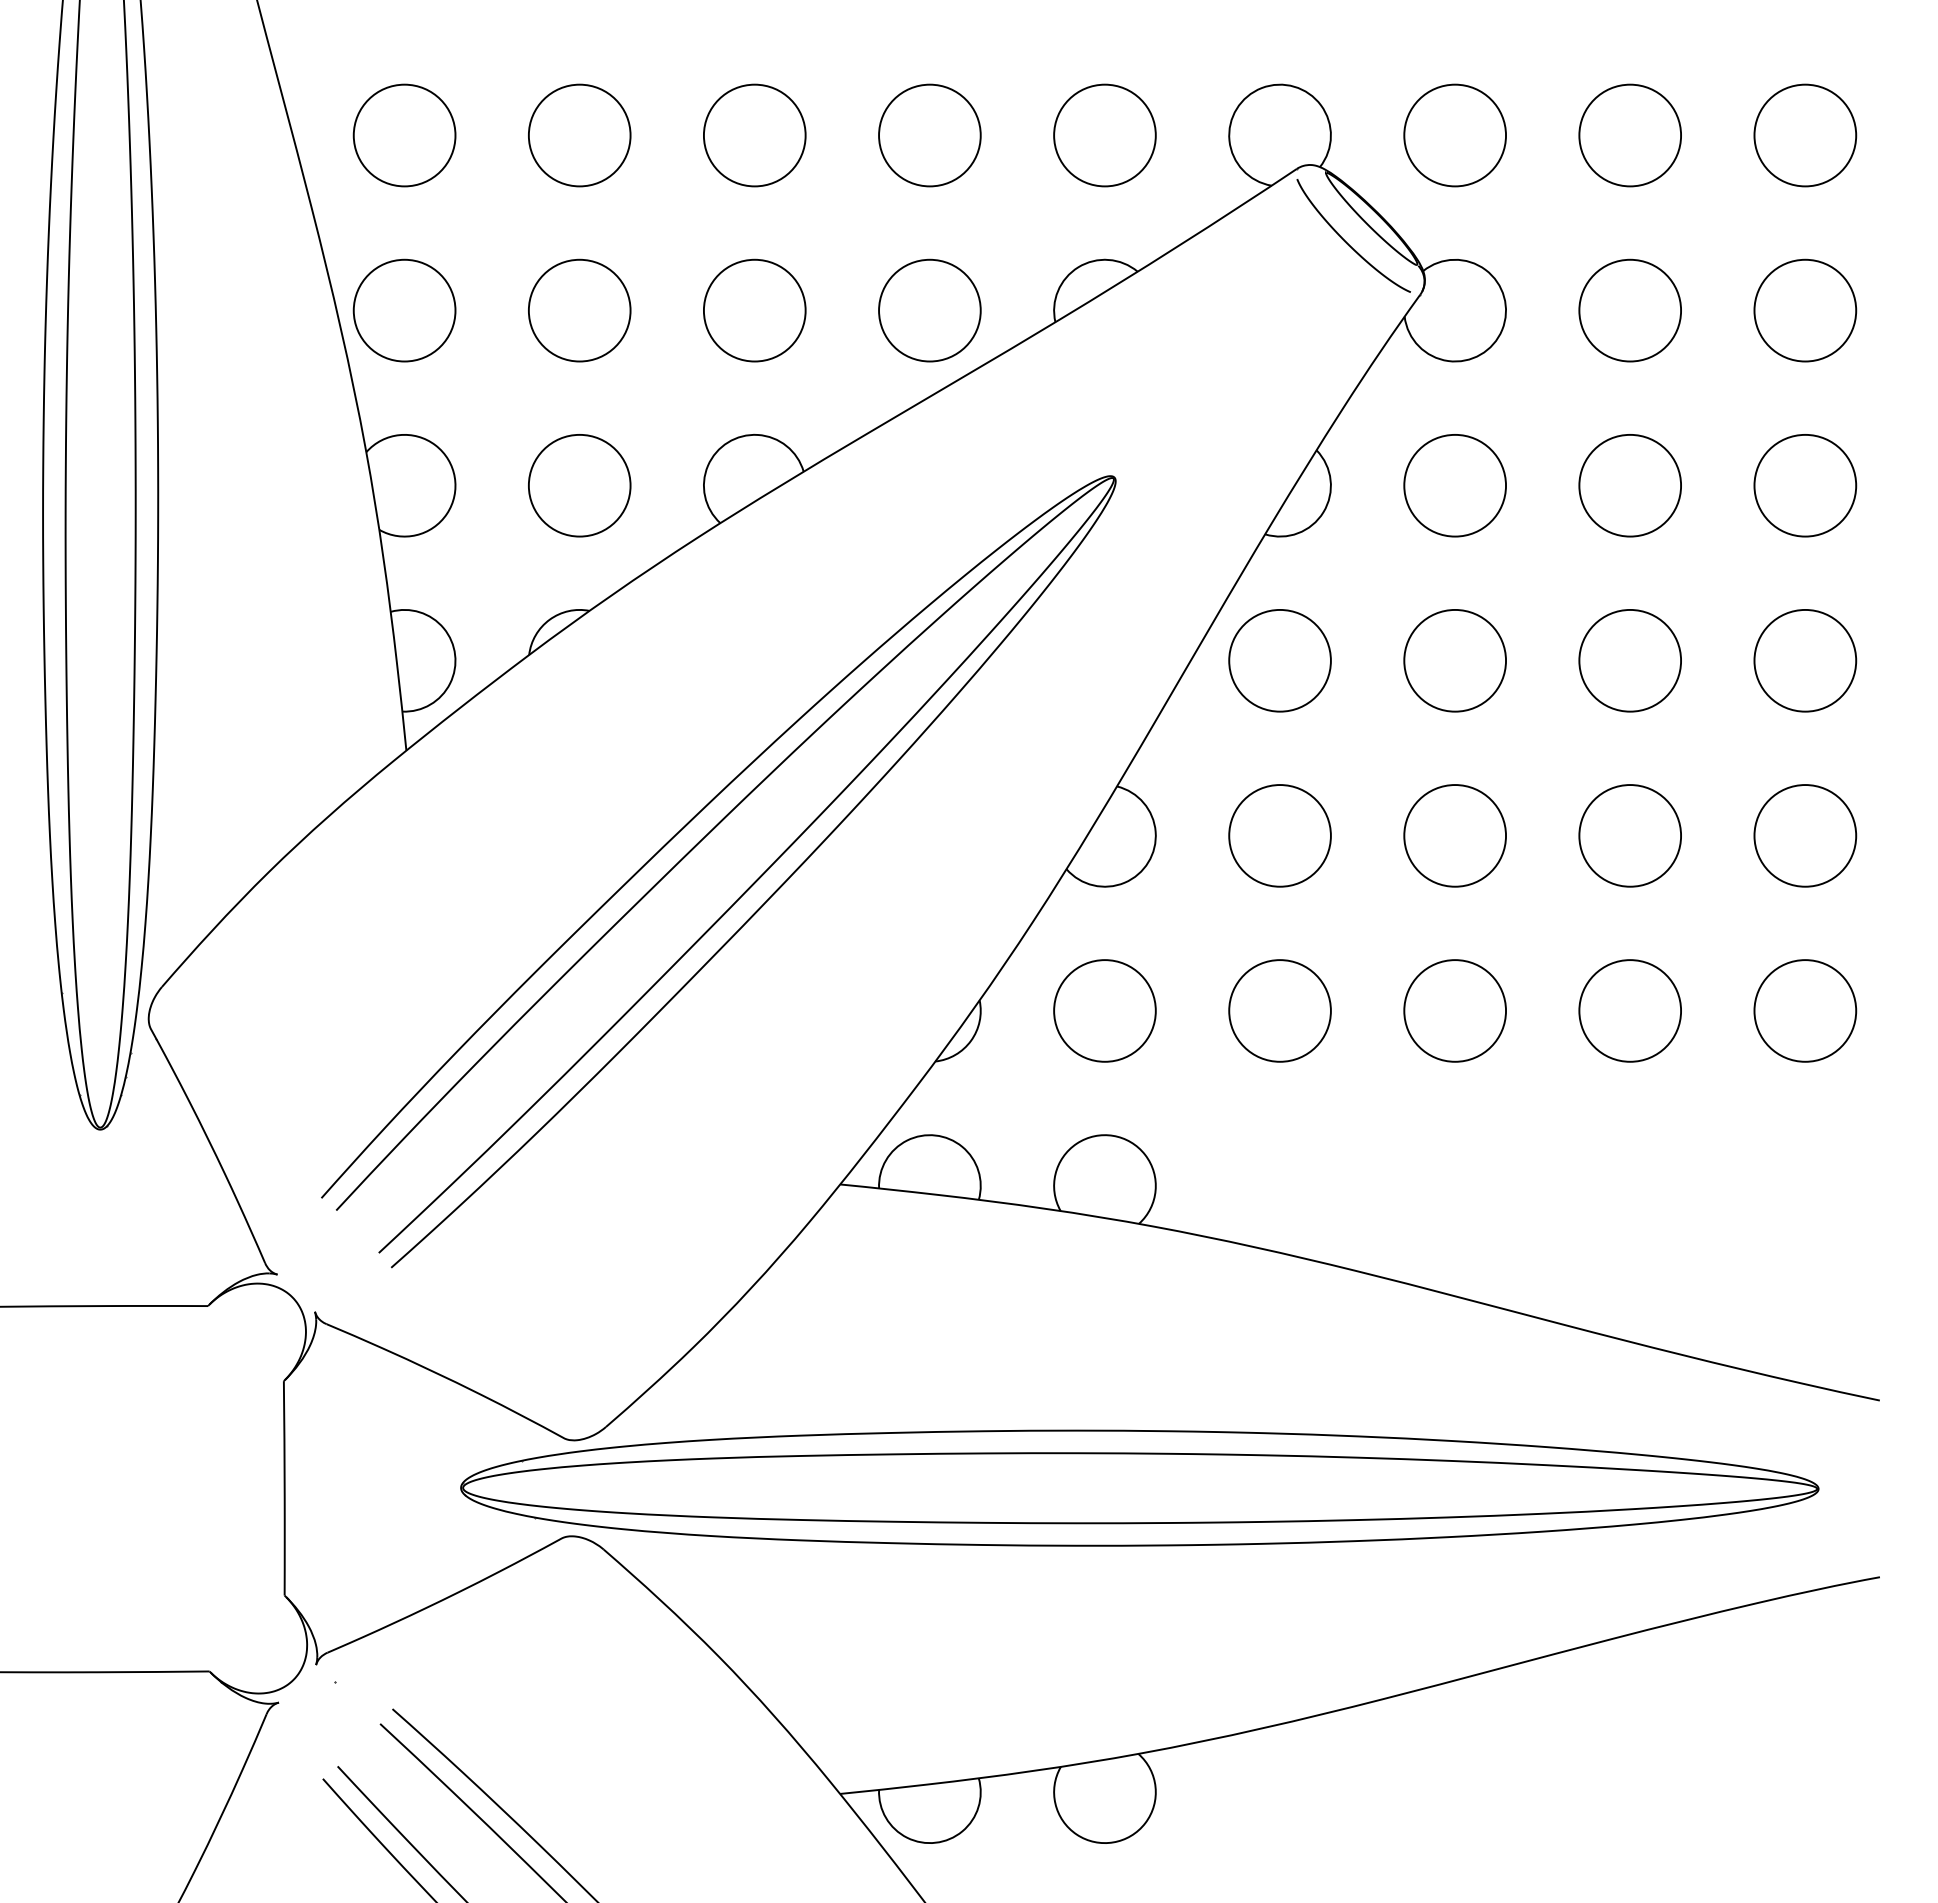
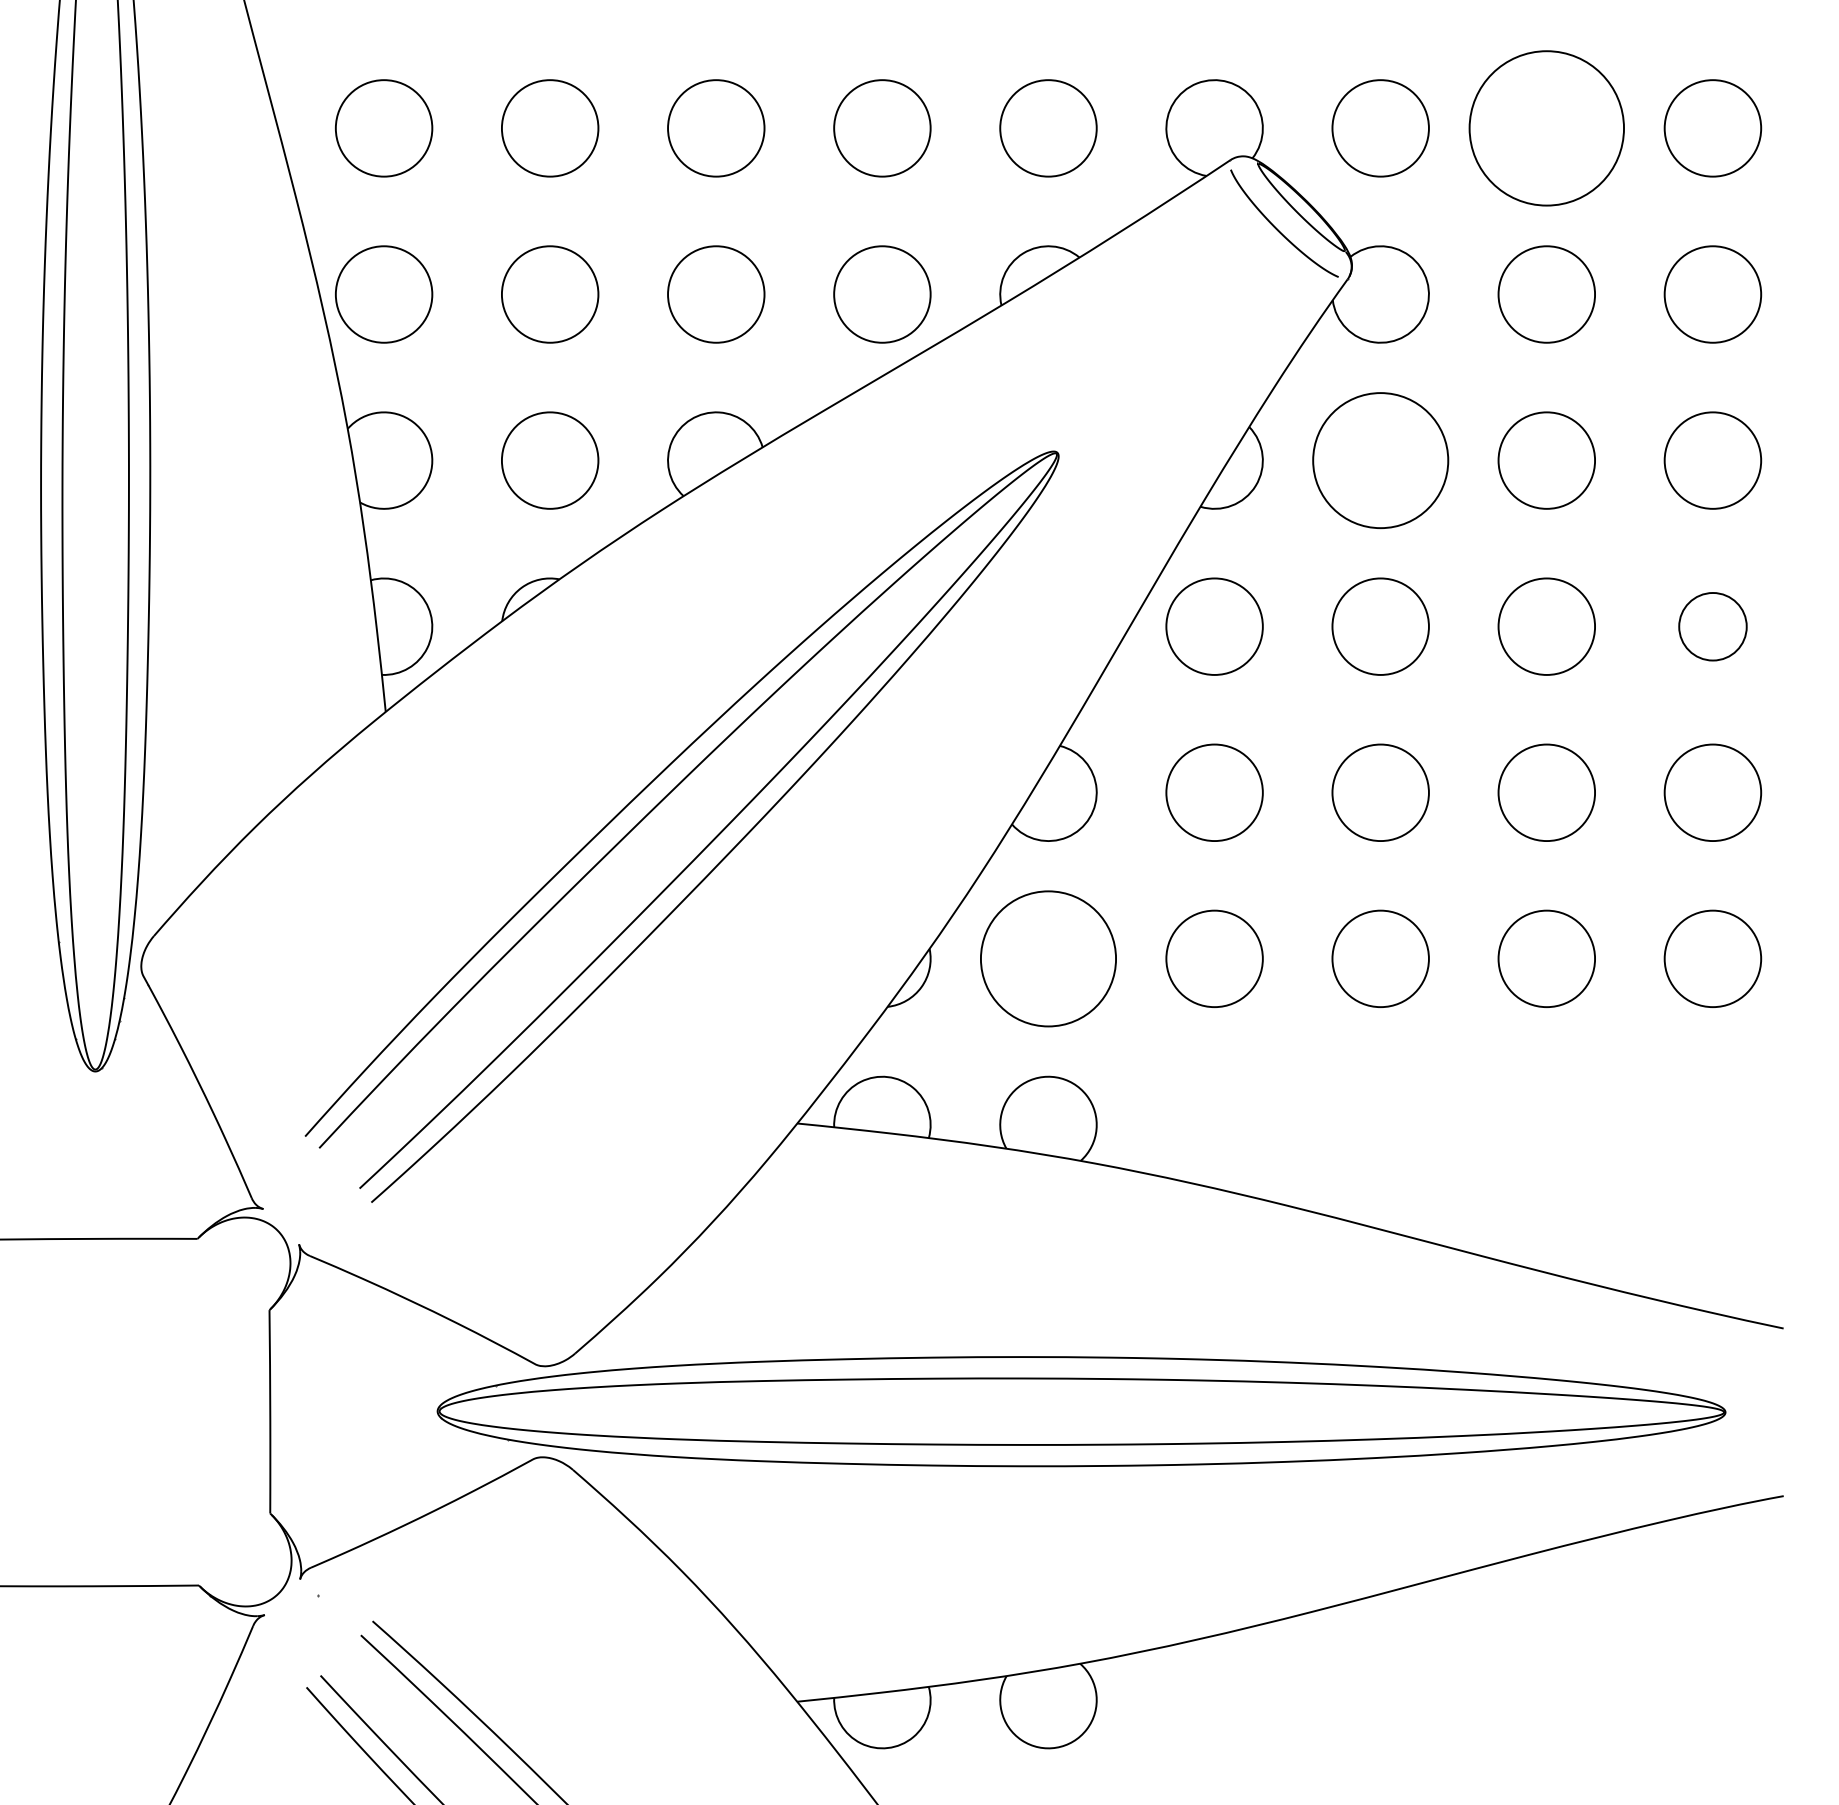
circle: (1630, 135) -> (1547, 128), size x1.6
circle: (1455, 485) -> (1381, 460), size x1.4
circle: (1805, 660) -> (1713, 626), size x0.7
circle: (1104, 1010) -> (1048, 958), size x1.4

